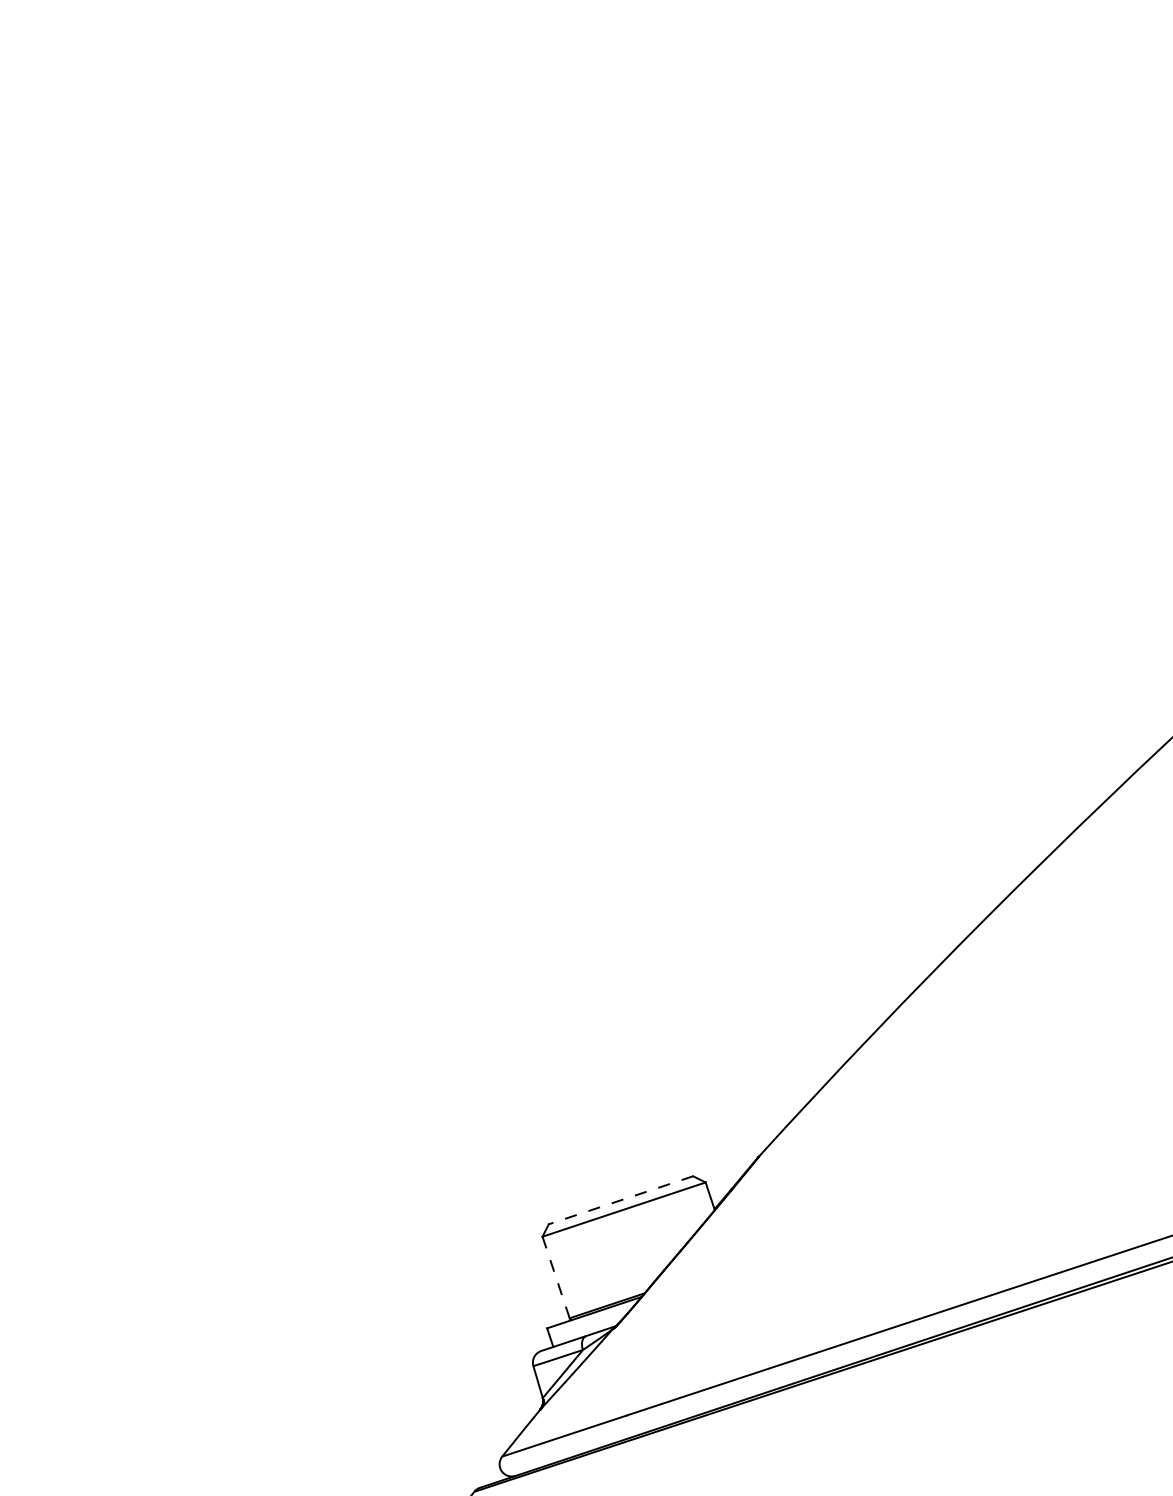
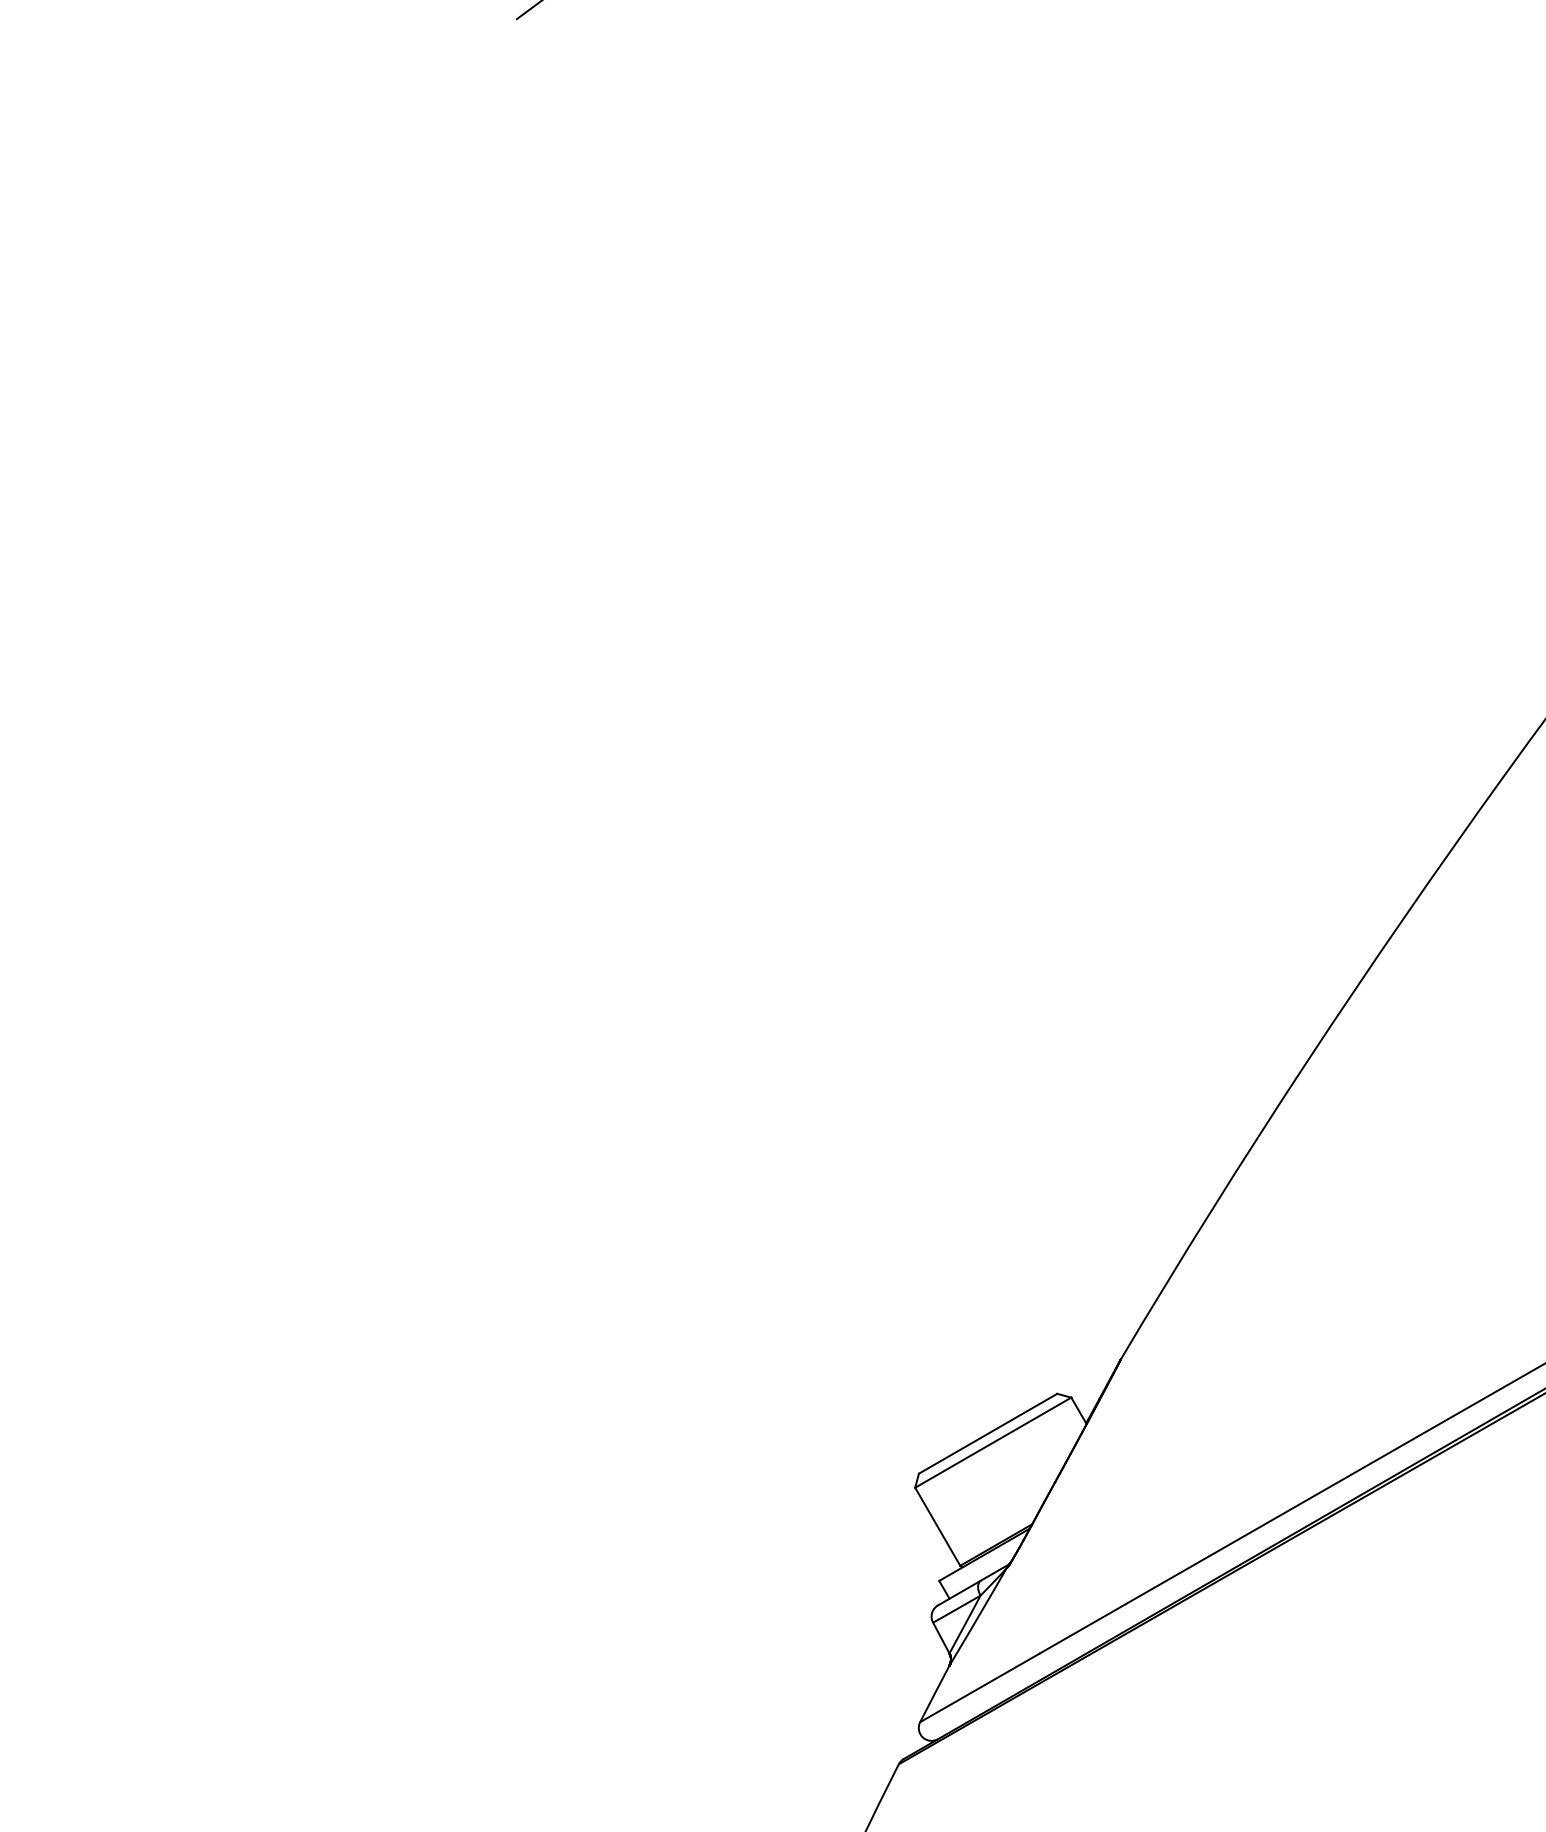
line: (621, 1200) -> (988, 1433), dashed -> solid
line: (555, 1277) -> (937, 1526), dashed -> solid

